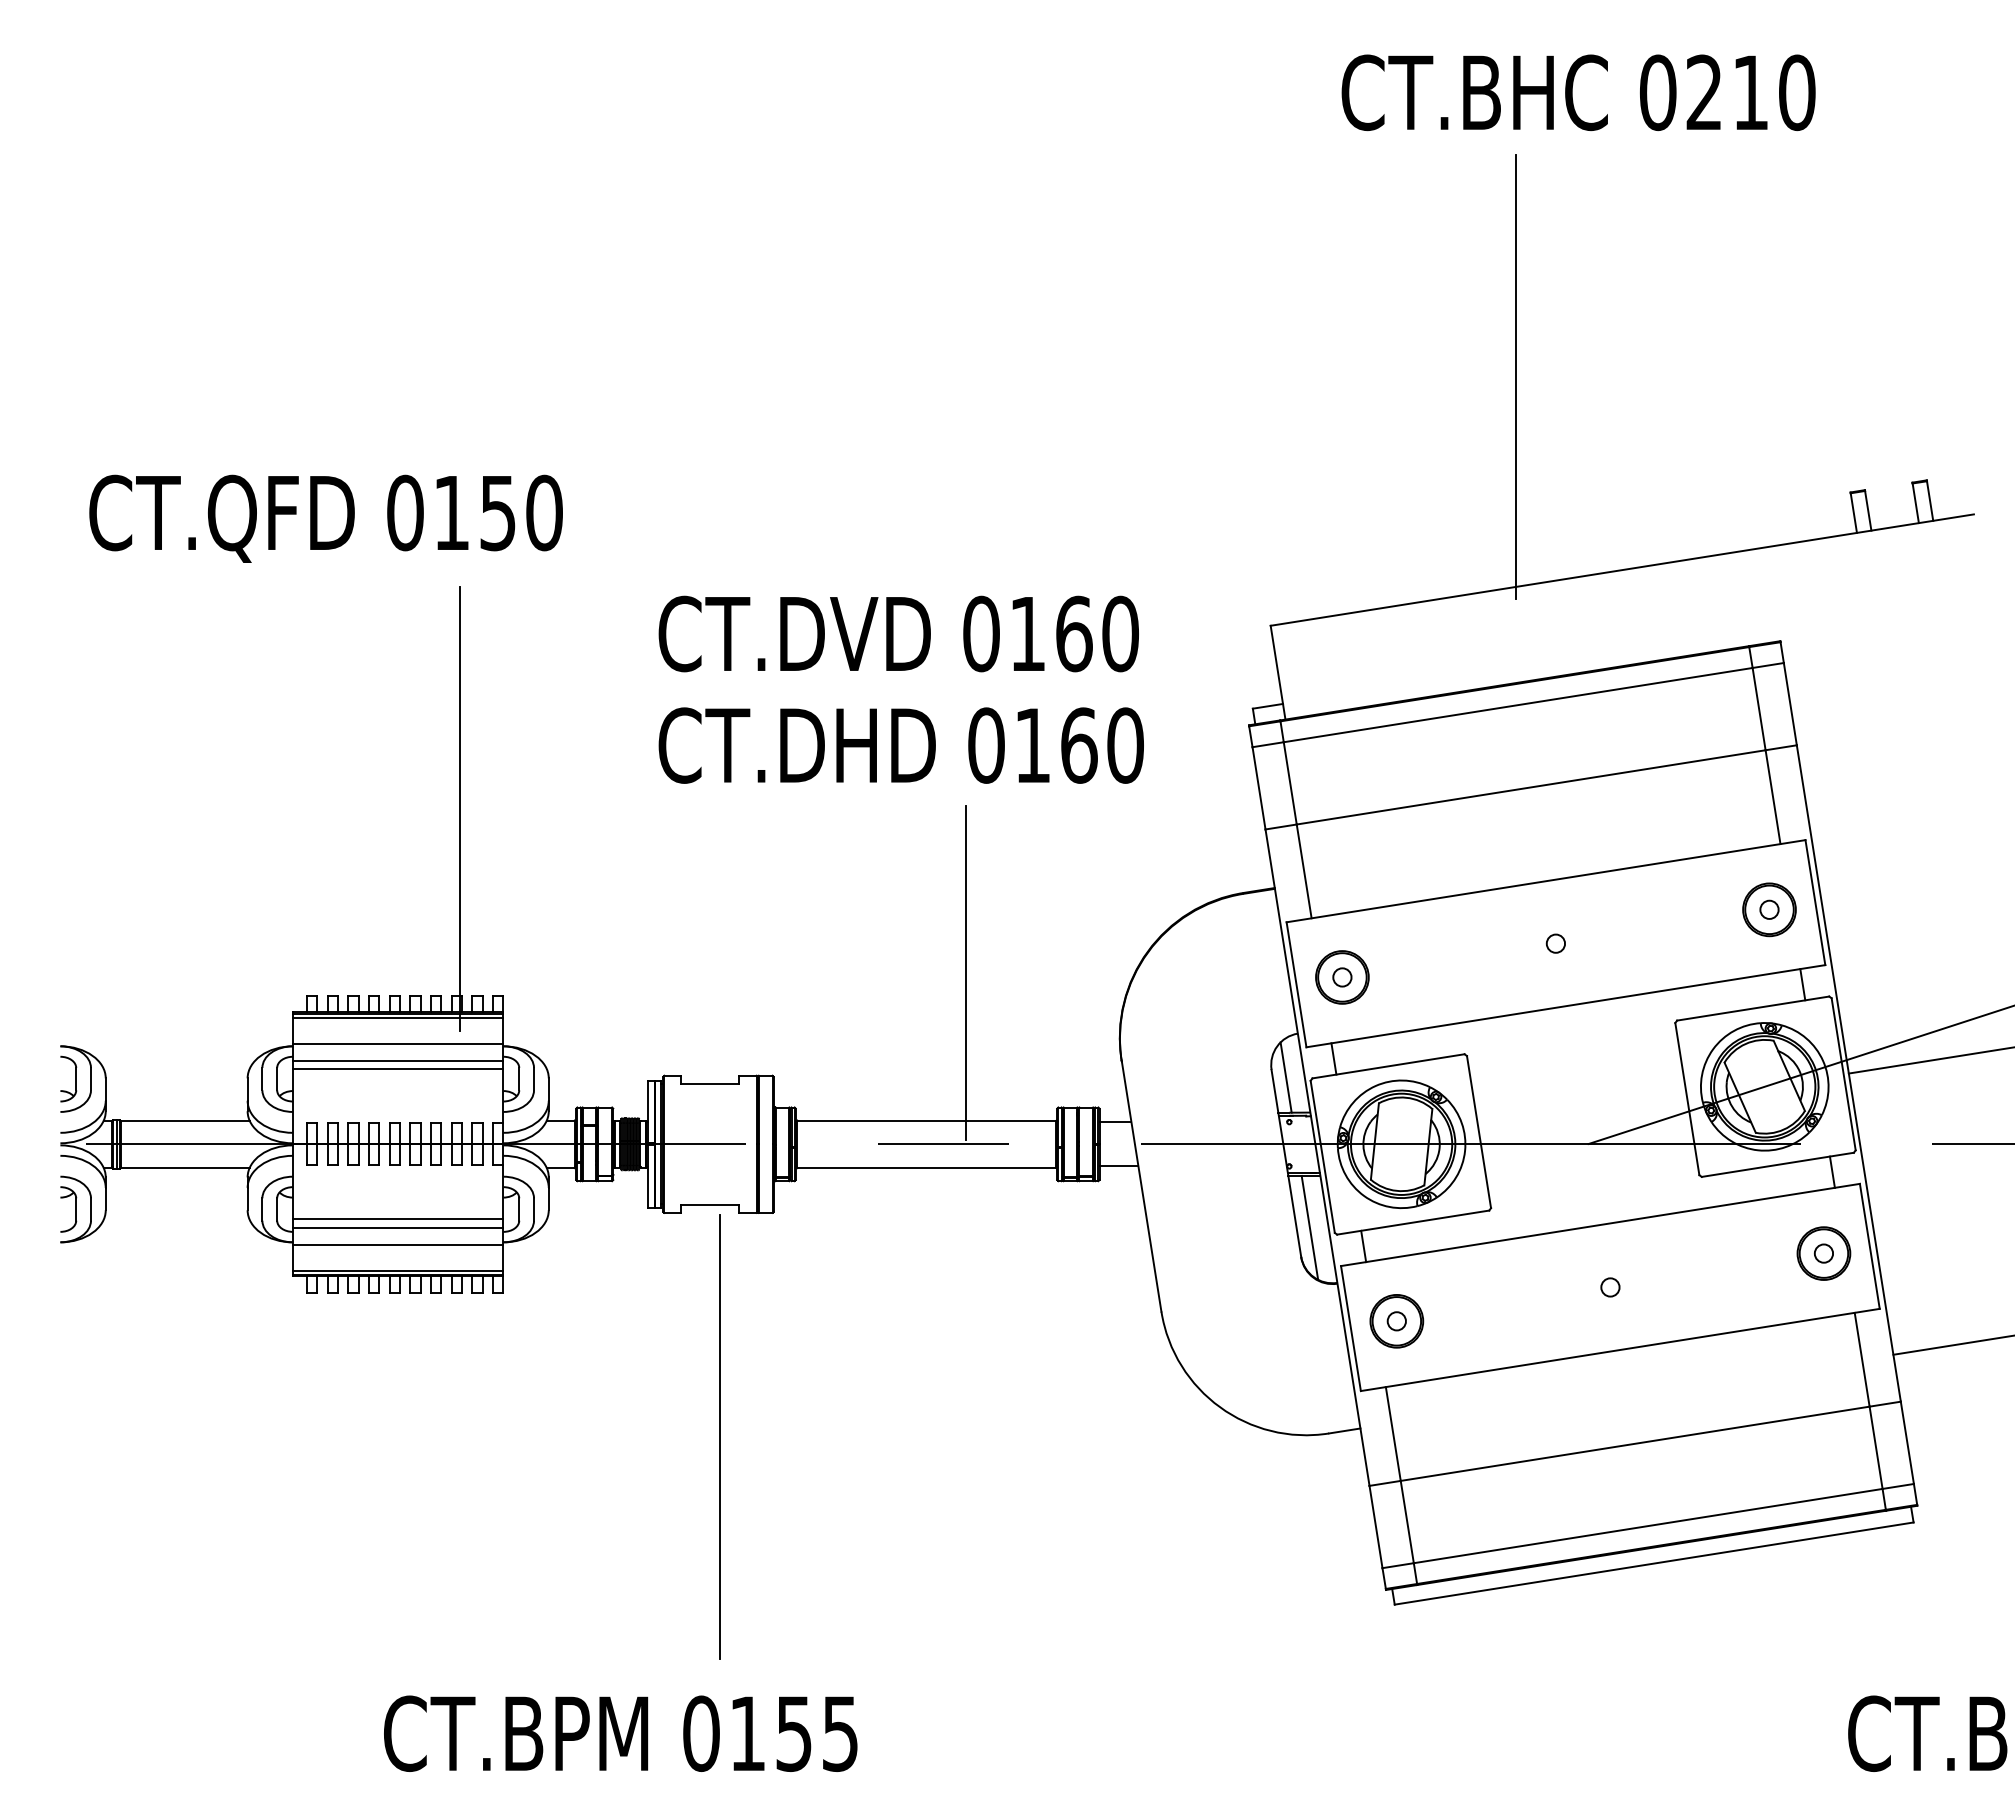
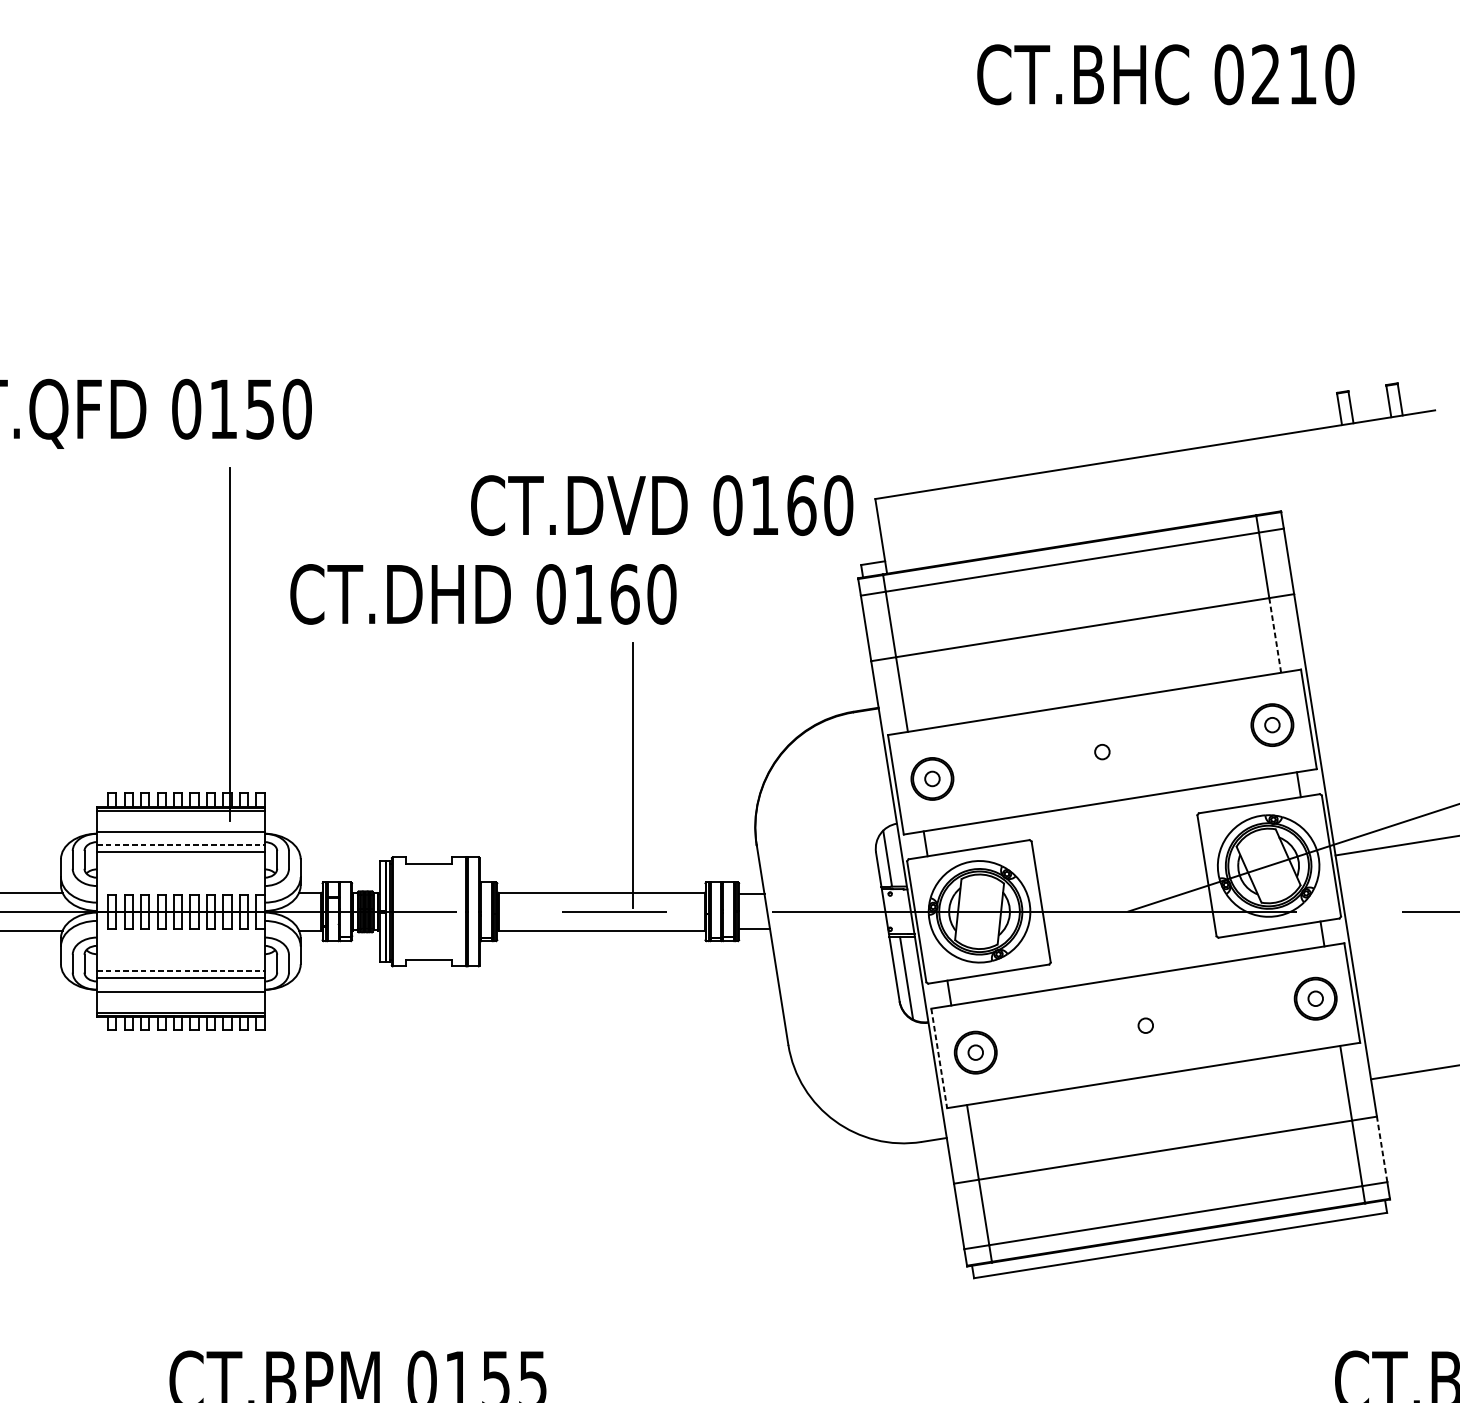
text: (1578, 92) -> (1165, 74), moved
line: (1515, 376) -> (1070, 300), removed
text: (898, 633) -> (661, 505), moved
text: (900, 745) -> (482, 594), moved
line: (1772, 796) -> (1274, 634), solid -> dashed
line: (398, 1060) -> (181, 845), solid -> dashed
line: (398, 1219) -> (181, 971), solid -> dashed
line: (1351, 1329) -> (939, 1059), solid -> dashed
line: (719, 1436) -> (436, 1144), removed
line: (1907, 1442) -> (1382, 1149), solid -> dashed

